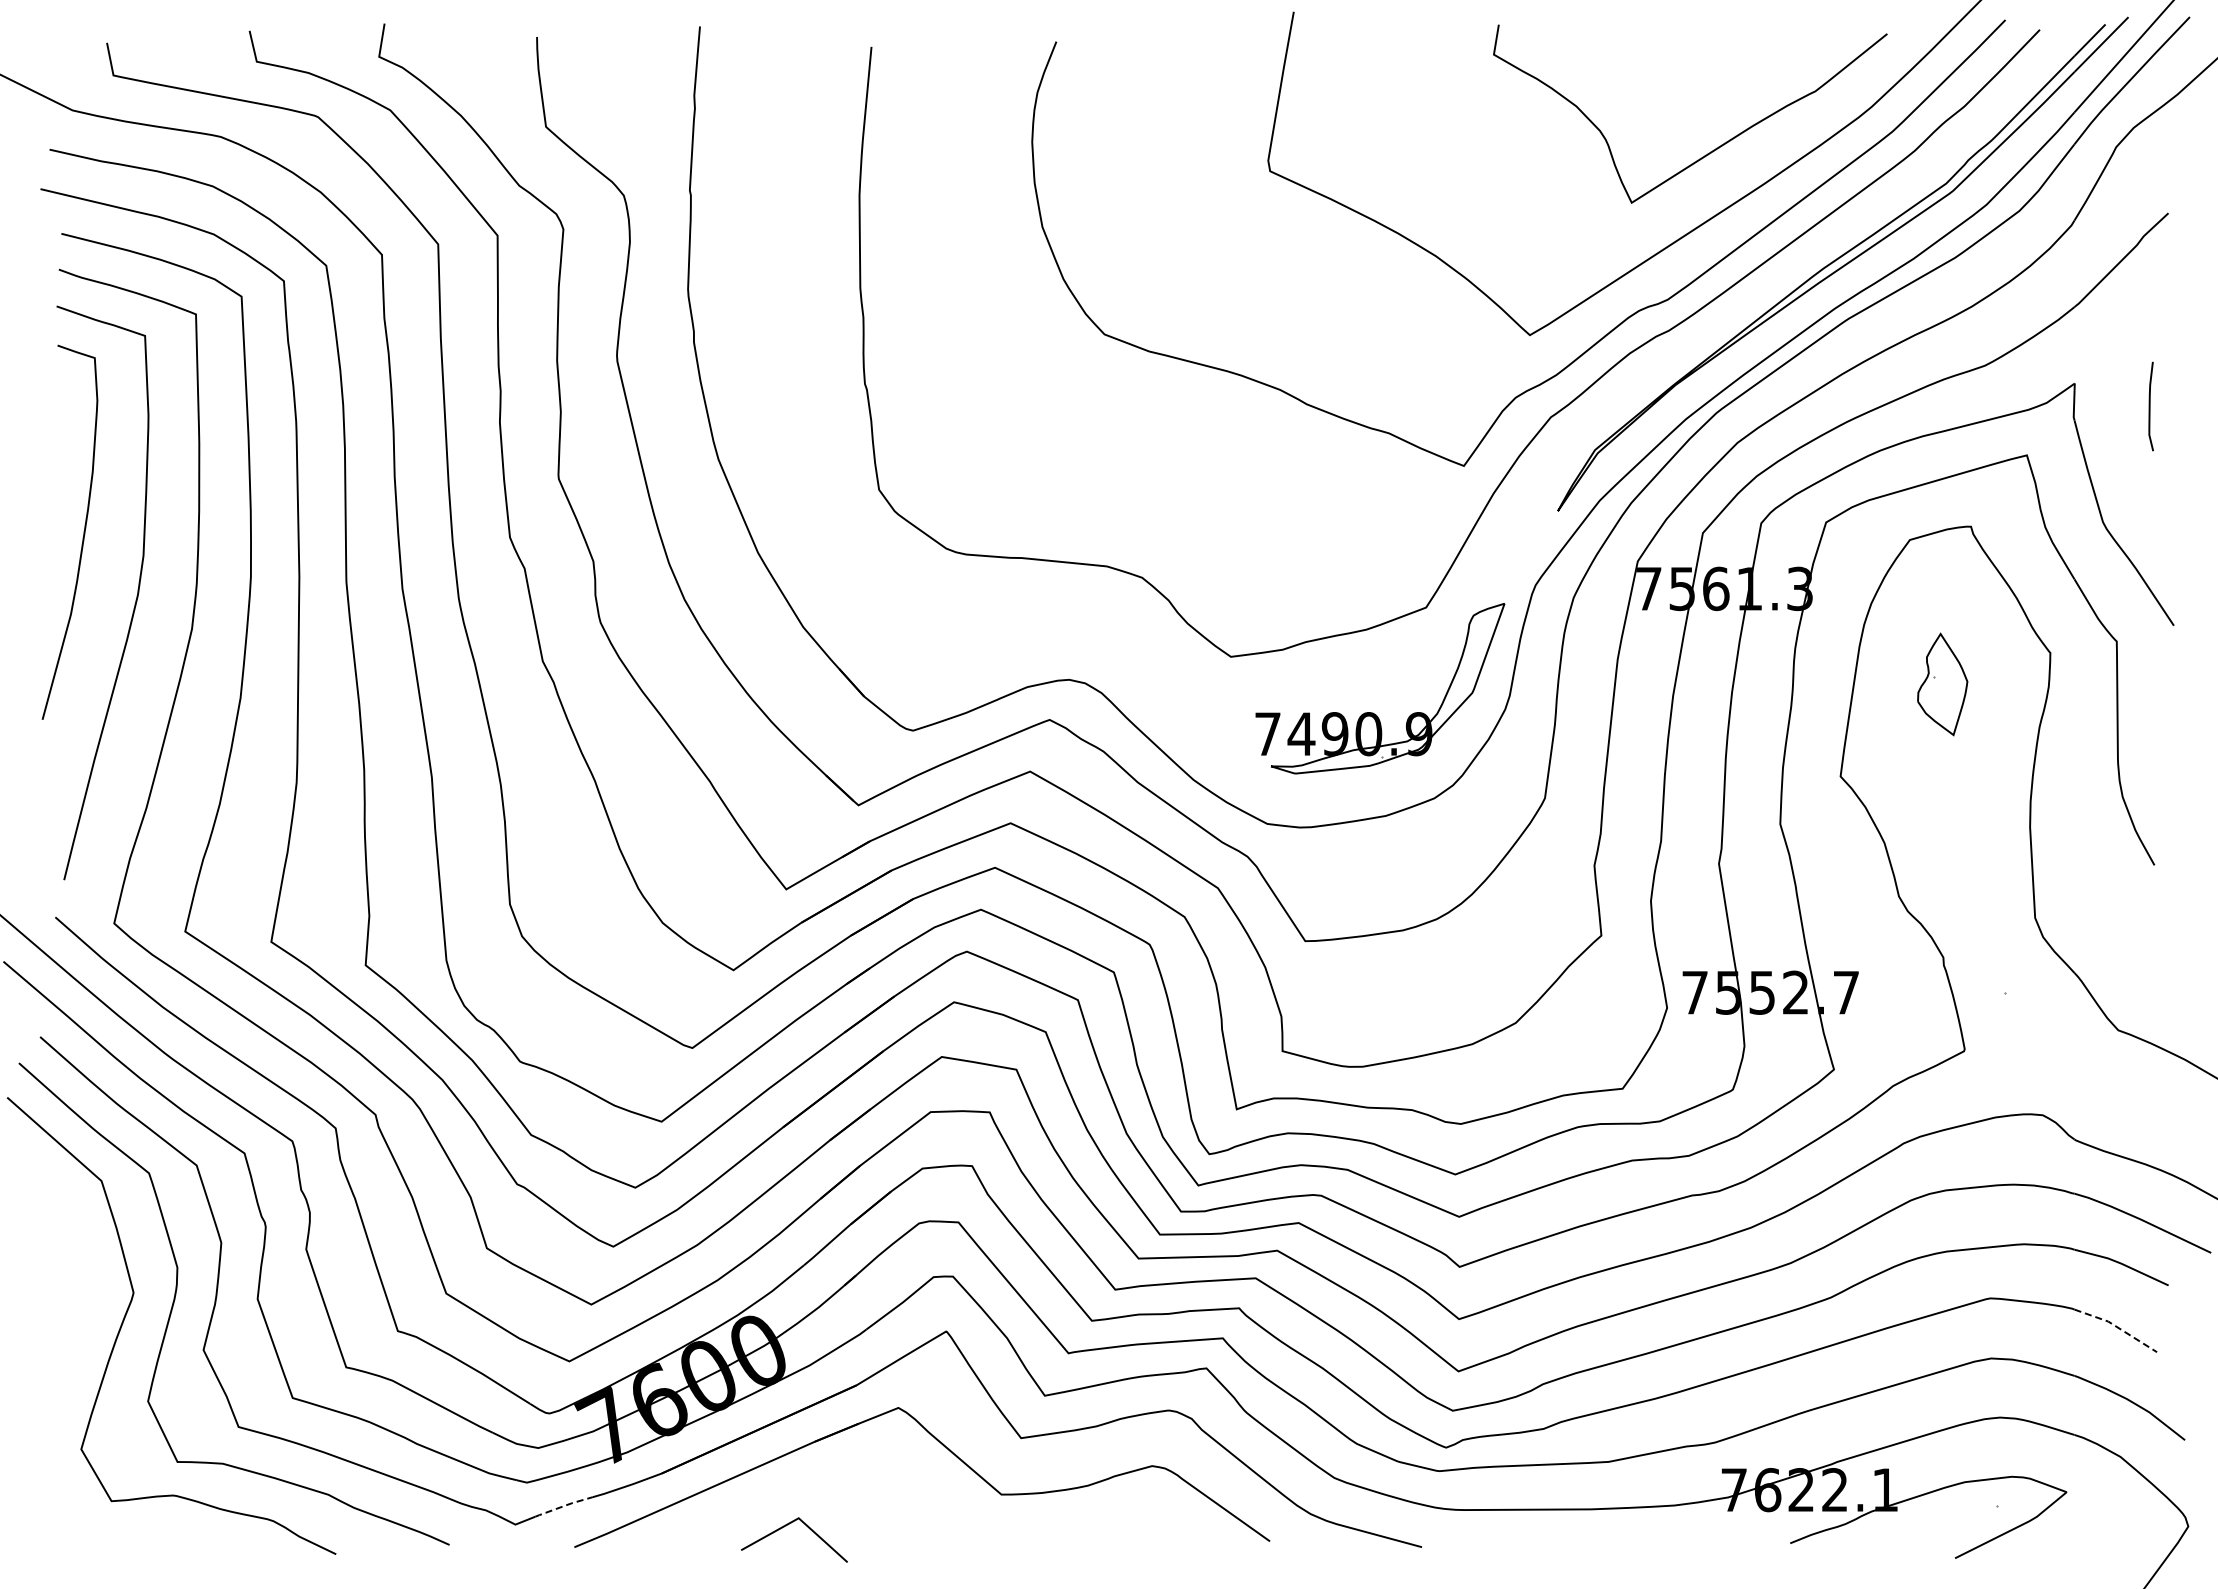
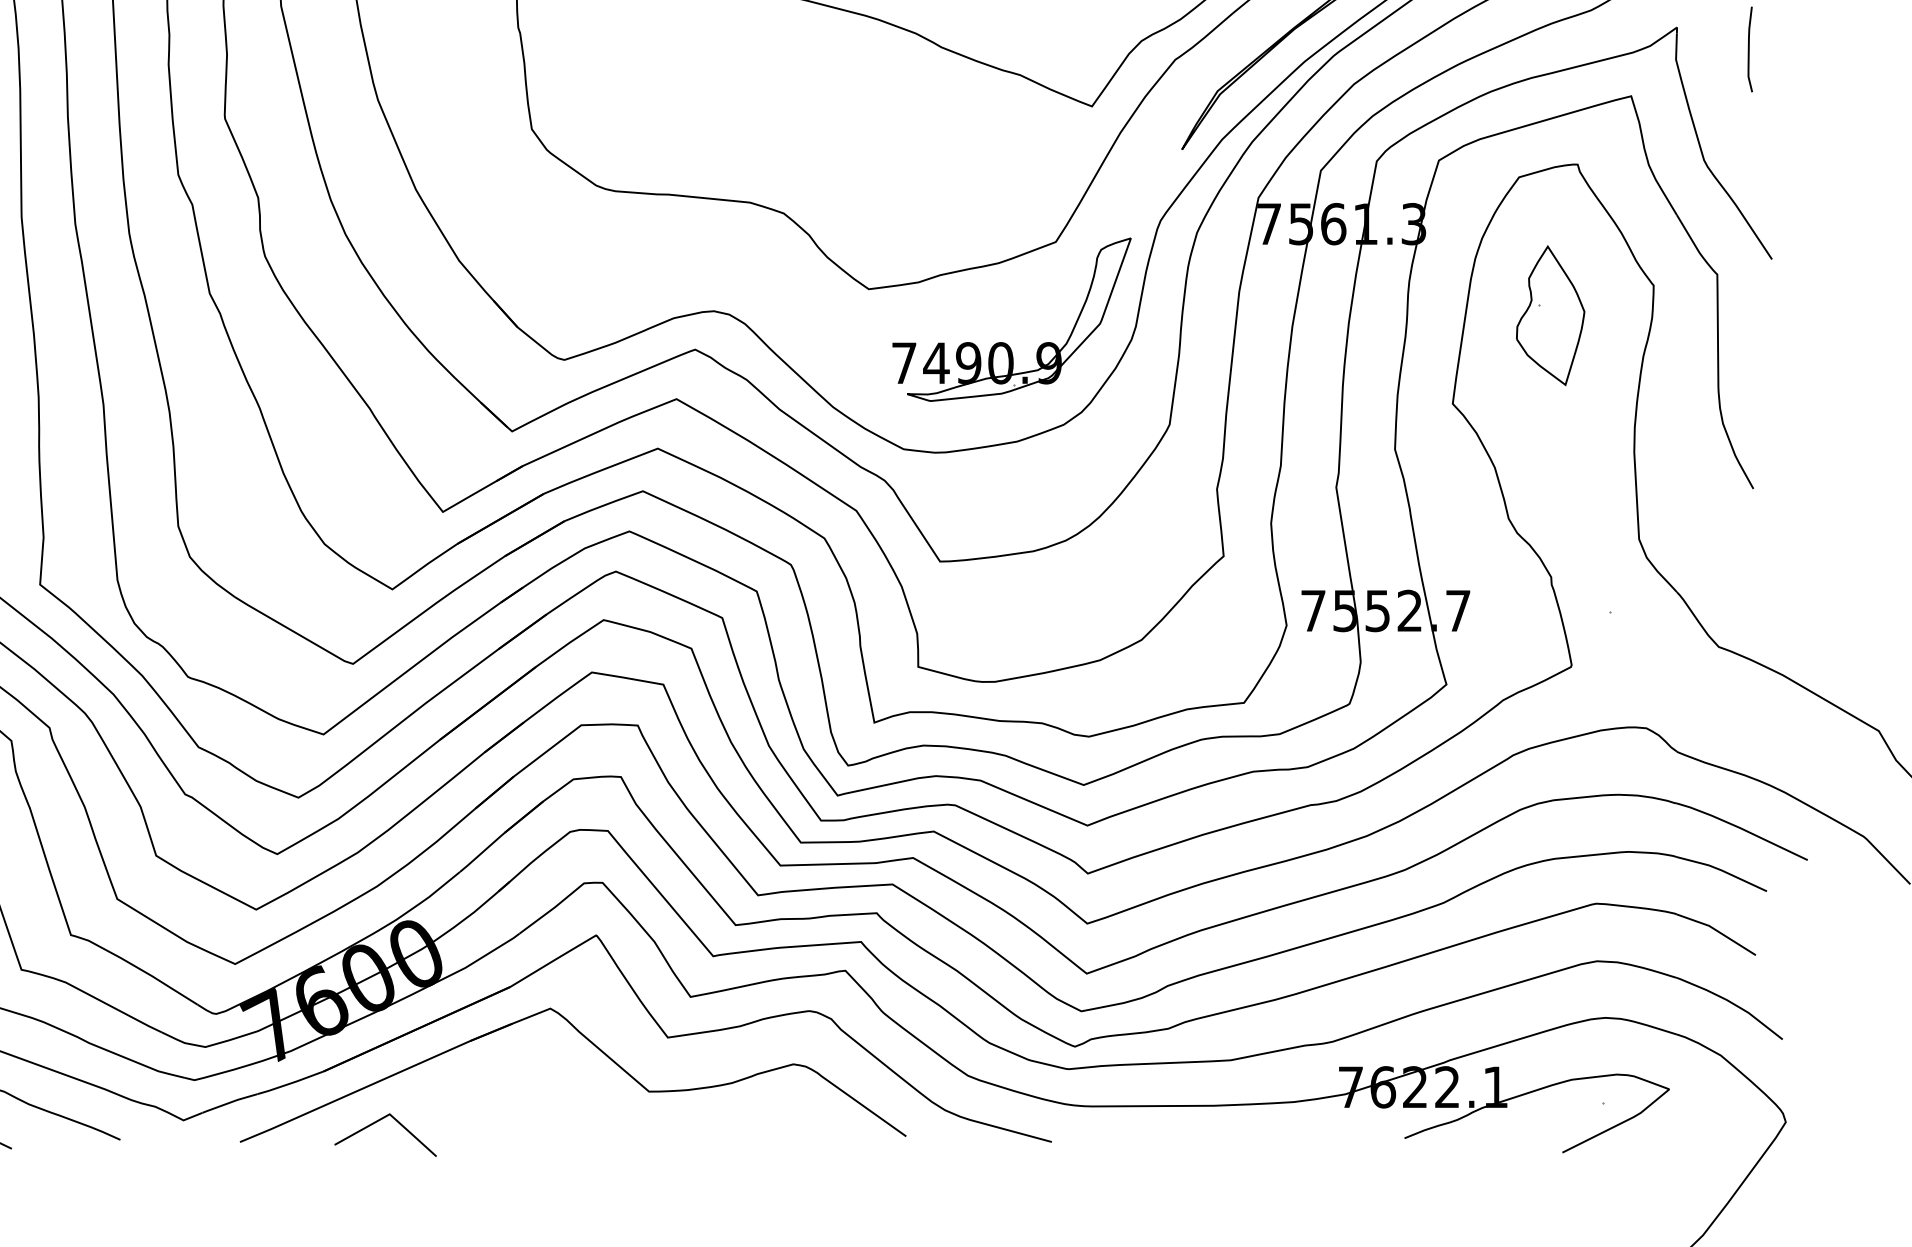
part: (1942, 684) -> (1550, 315), size x1.43
line: (2117, 1327) -> (1717, 931), dashed -> solid
line: (563, 1506) -> (229, 1103), dashed -> solid
line: (786, 1526) -> (378, 1122), moved

